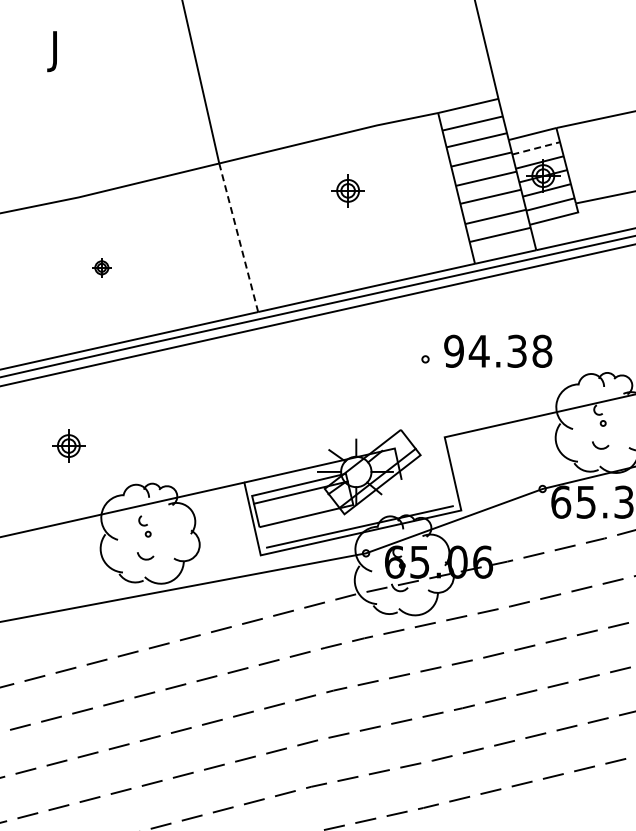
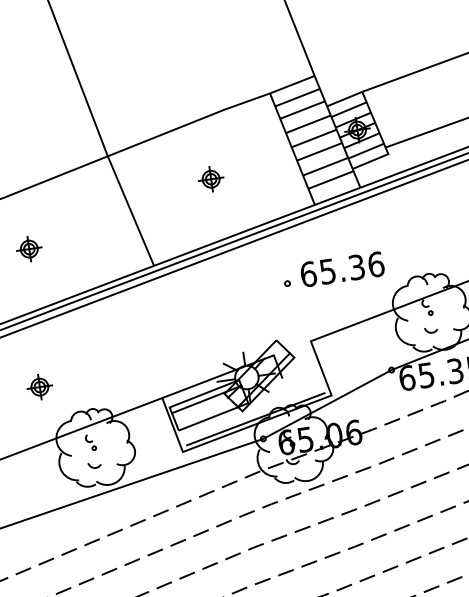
line: (536, 148) -> (349, 109), dashed -> solid
part: (347, 190) -> (210, 179), moved
line: (238, 237) -> (130, 210), dashed -> solid
part: (101, 267) -> (29, 249), size x1.67
text: (498, 350) -> (342, 268), 94.38 -> 65.36
part: (68, 445) -> (39, 386), moved

